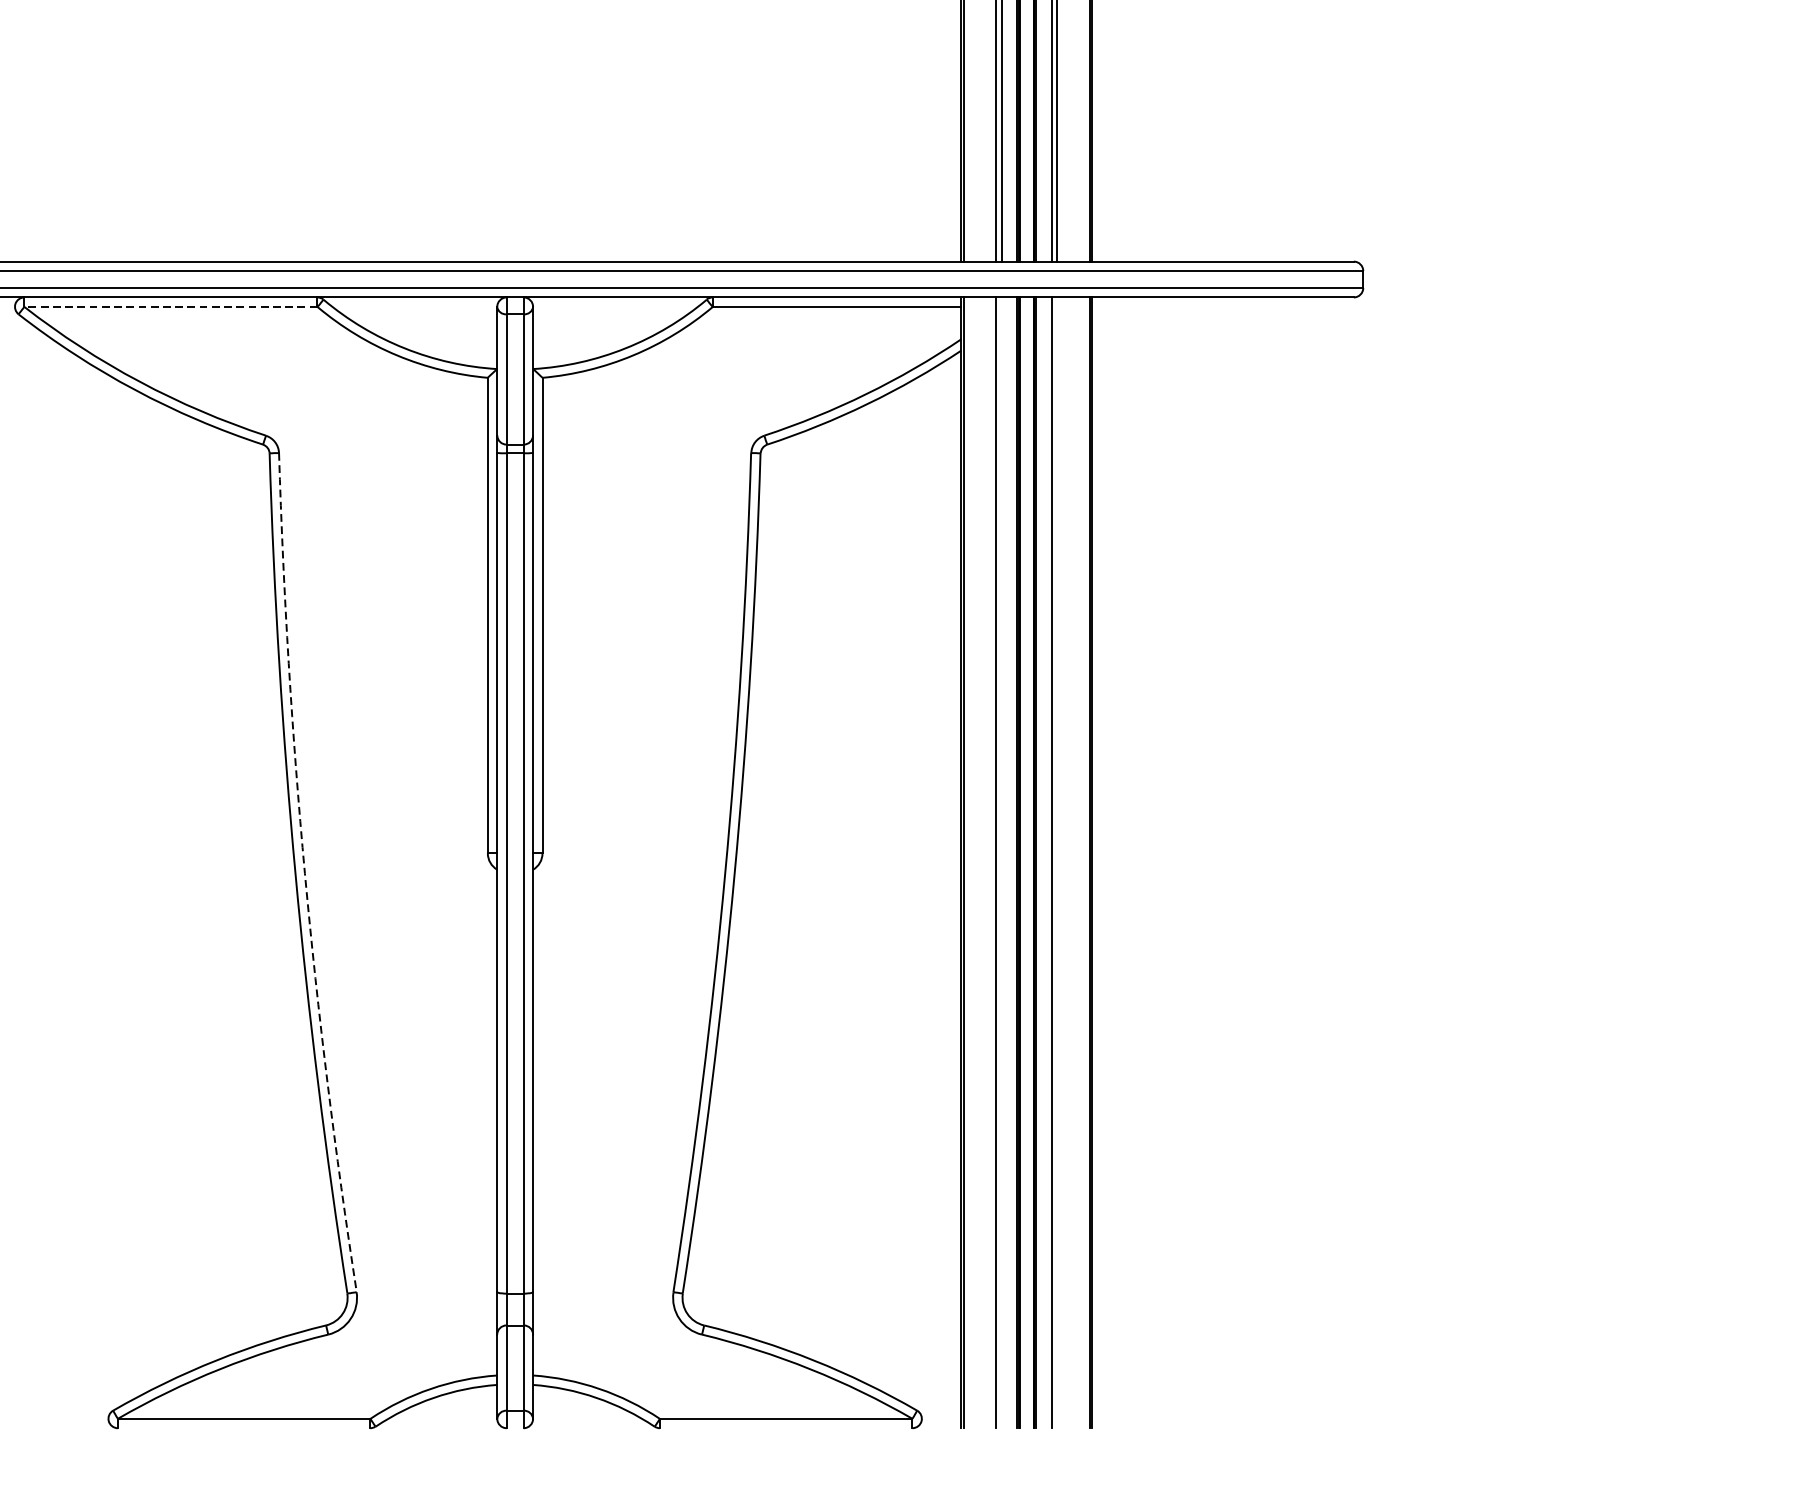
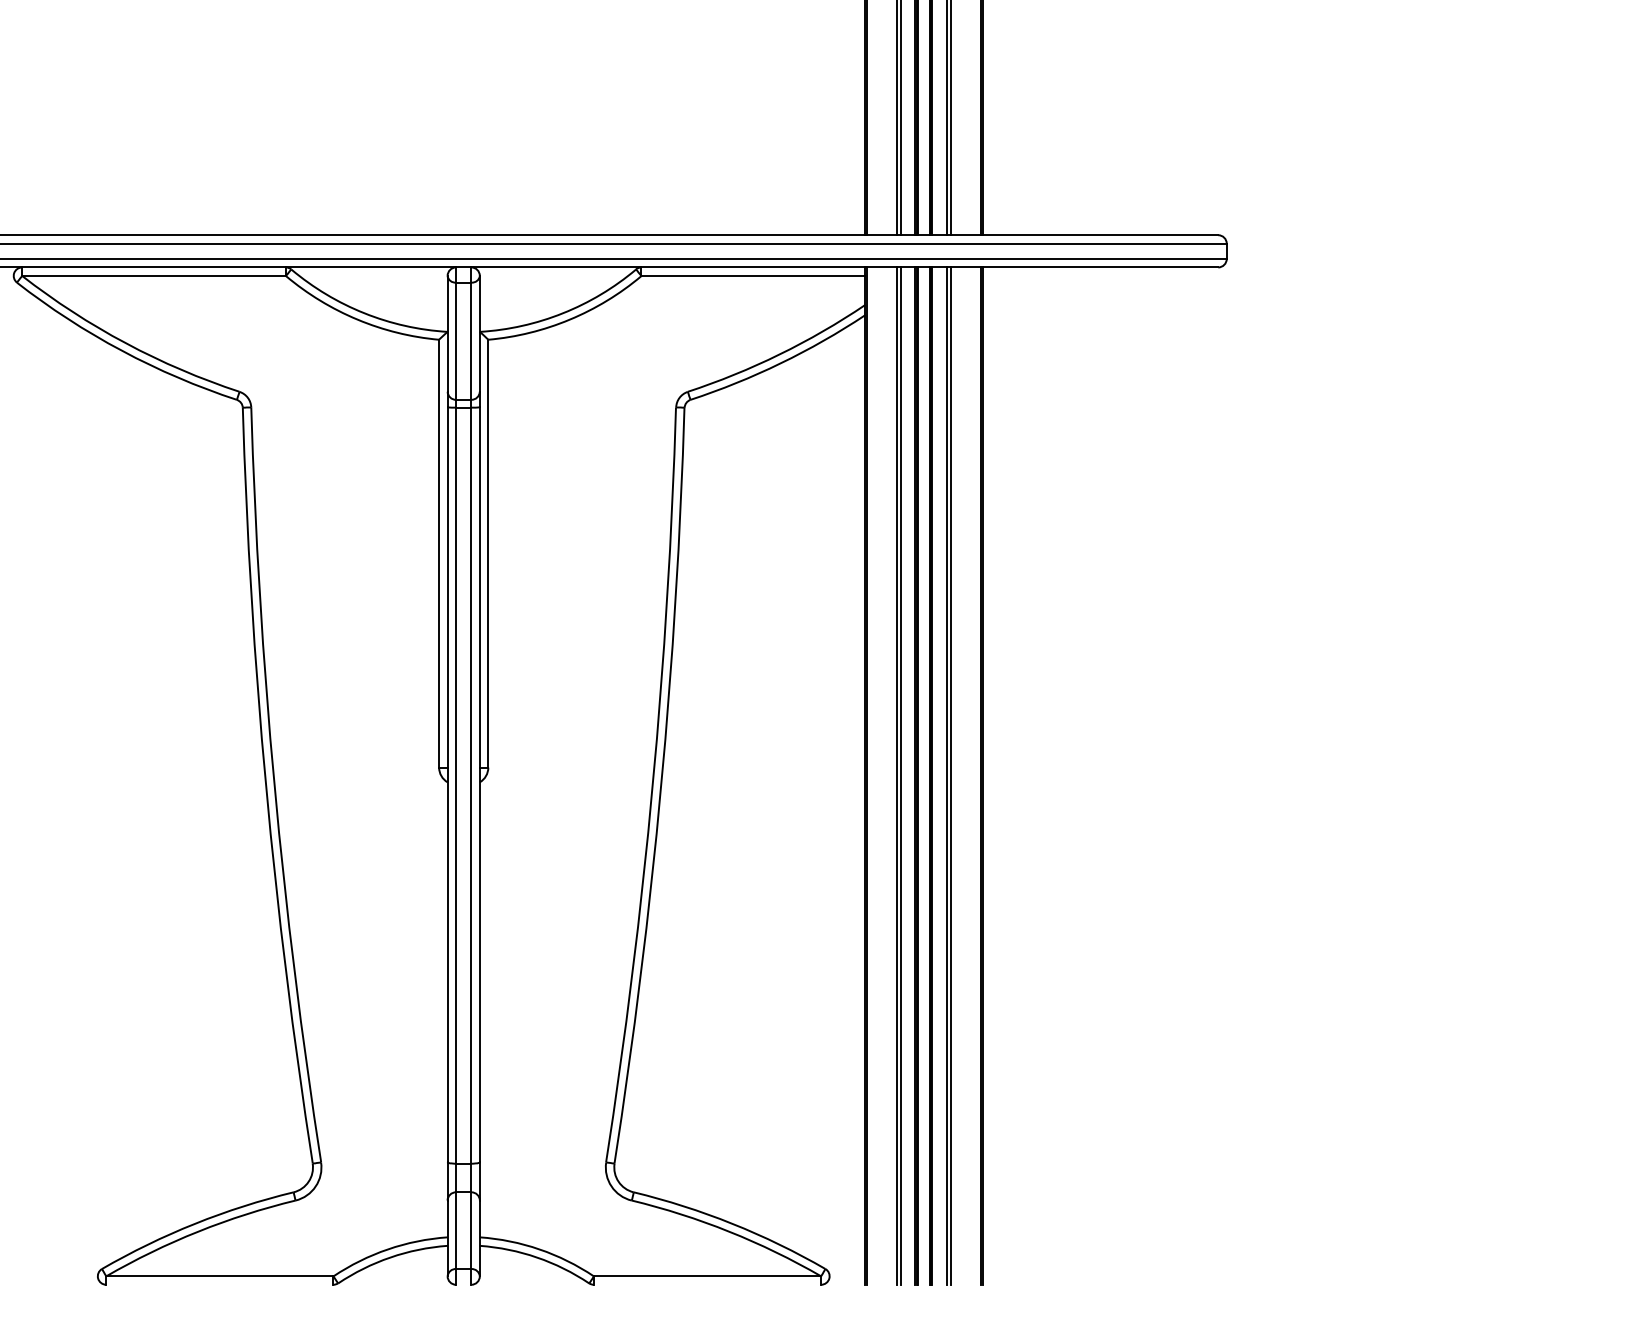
line: (171, 306) -> (154, 275), dashed -> solid
line: (1001, 862) -> (901, 775), added
line: (1057, 862) -> (951, 775), added
arc: (304, 873) -> (274, 785), dashed -> solid

